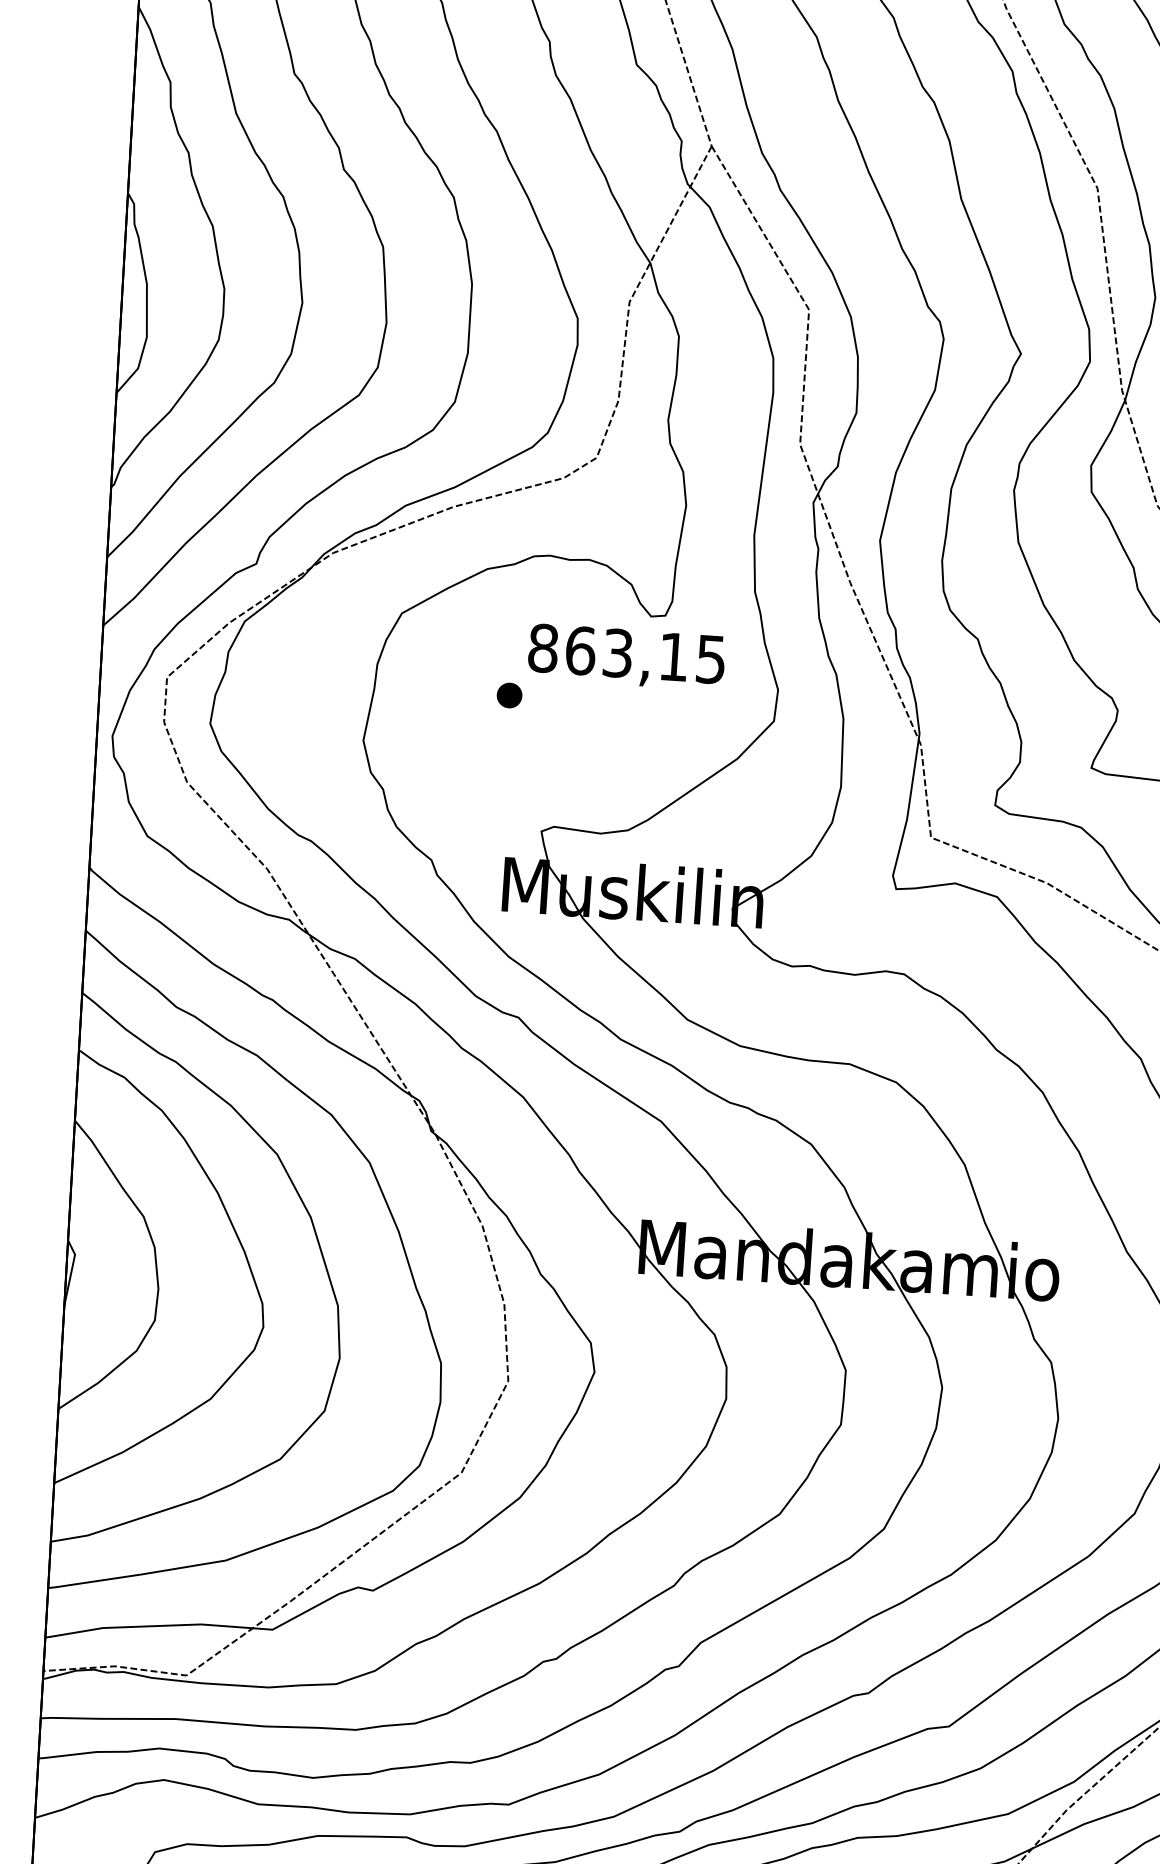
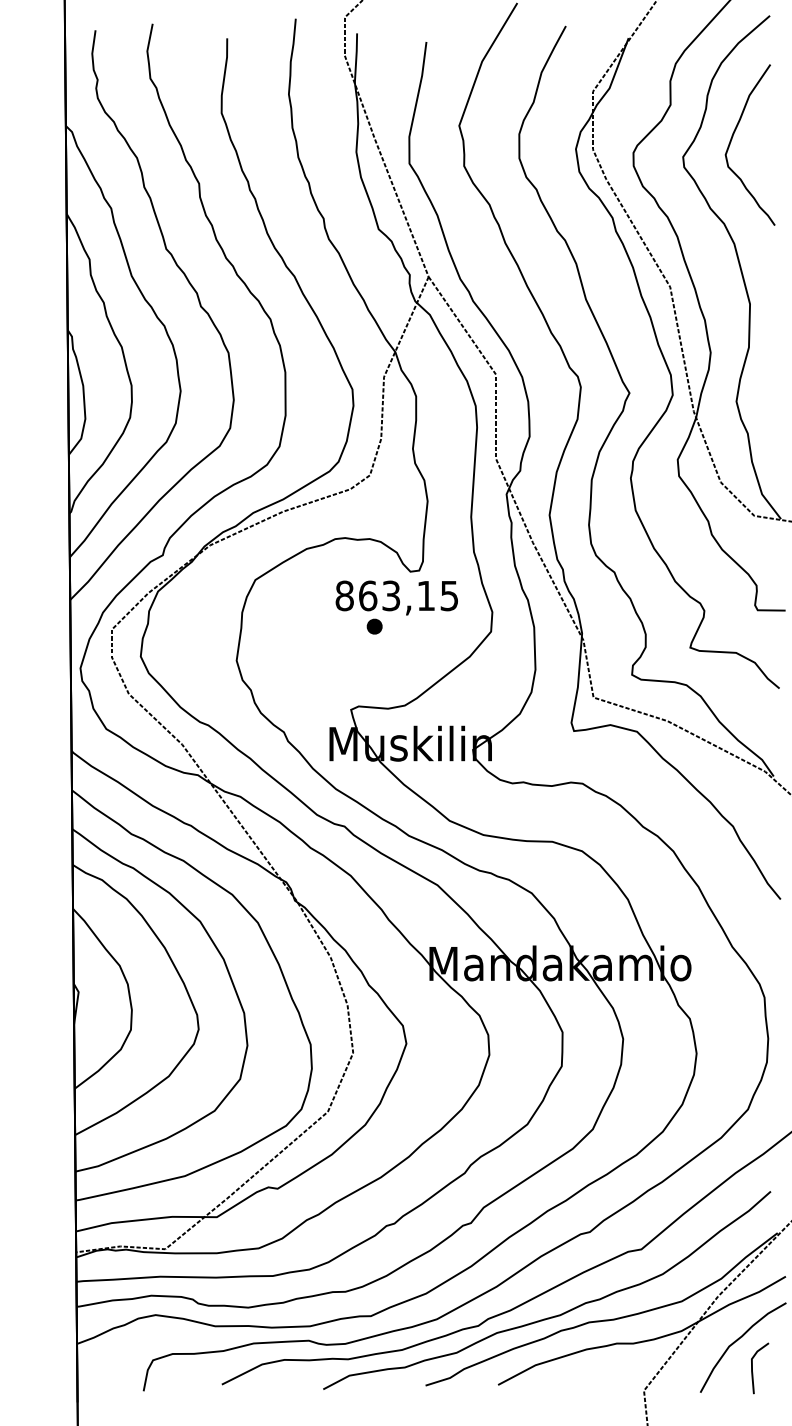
part: (509, 695) -> (374, 626), moved

